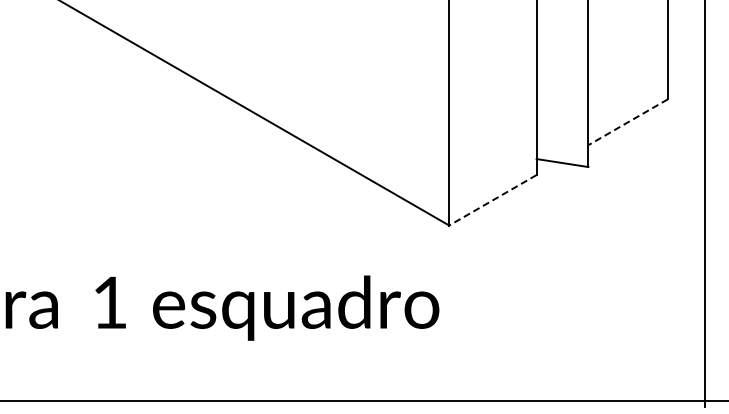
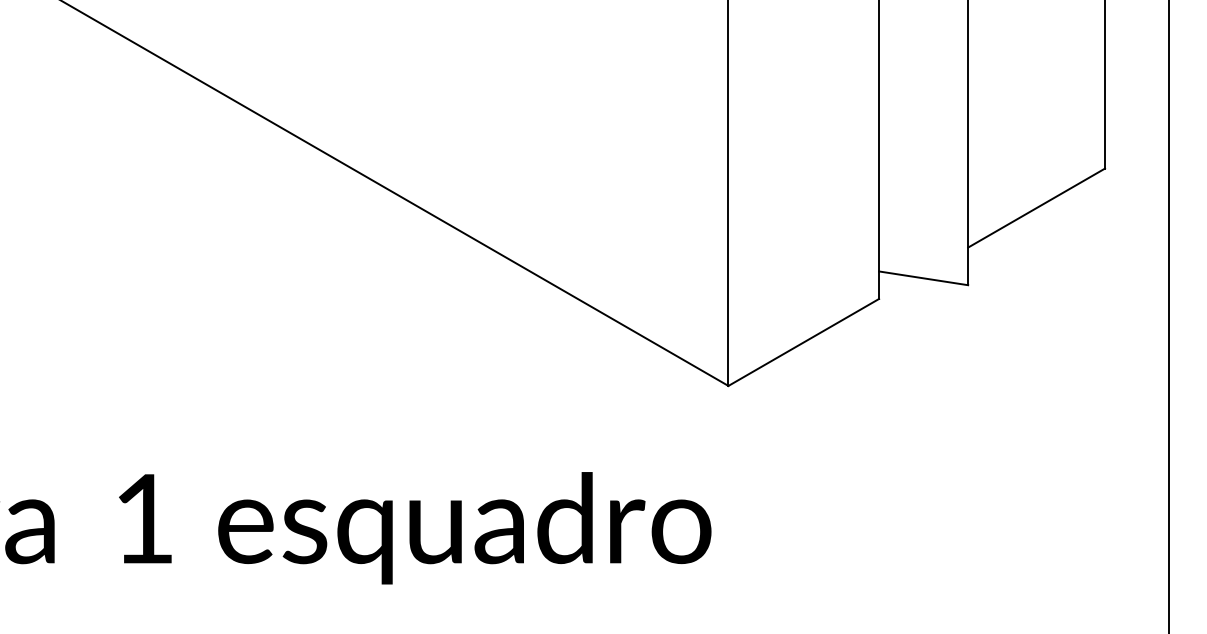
line: (628, 122) -> (1037, 208), dashed -> solid
line: (492, 200) -> (803, 342), dashed -> solid

